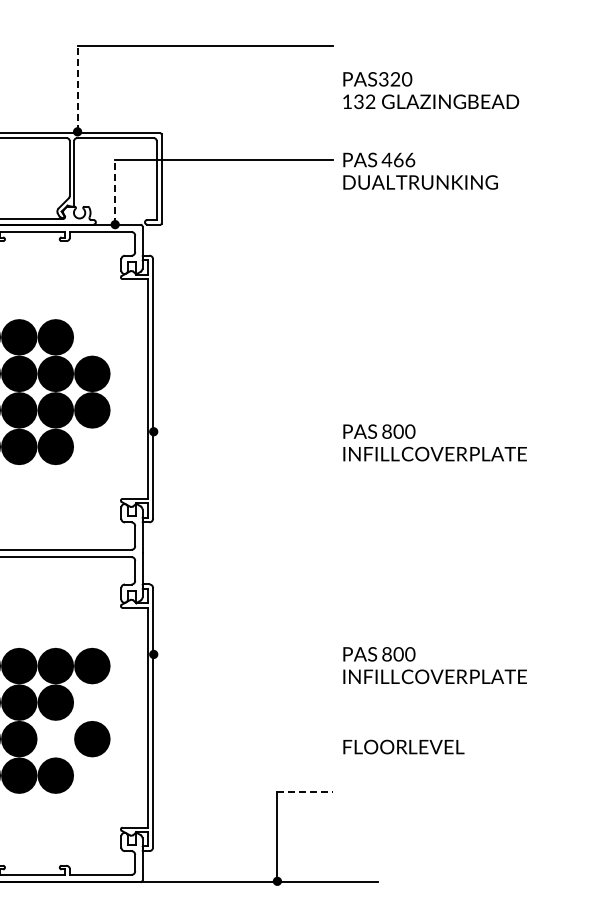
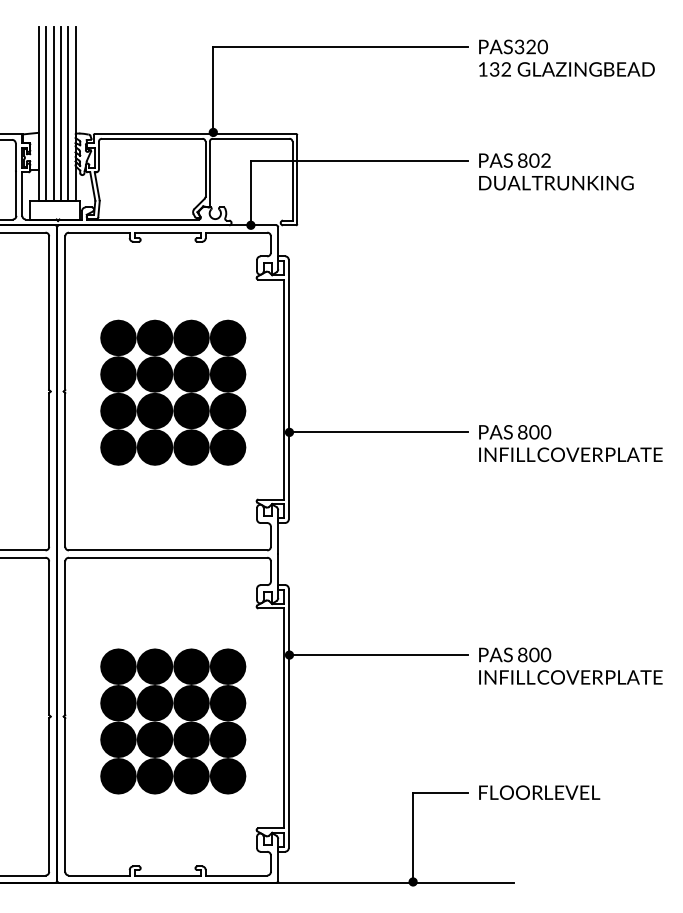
line: (77, 88) -> (213, 89), dashed -> solid
text: (430, 89) -> (566, 57), moved
text: (397, 159) -> (533, 160), 466 -> 802
line: (114, 191) -> (250, 192), dashed -> solid
fill: (91, 336) -> (227, 337), added
line: (242, 431) -> (378, 432), added
fill: (91, 446) -> (227, 447), added
line: (242, 654) -> (378, 655), added
fill: (91, 701) -> (227, 702), added
fill: (55, 738) -> (191, 739), added
text: (403, 746) -> (539, 792), moved
fill: (91, 775) -> (227, 776), added
line: (304, 791) -> (440, 792), dashed -> solid

